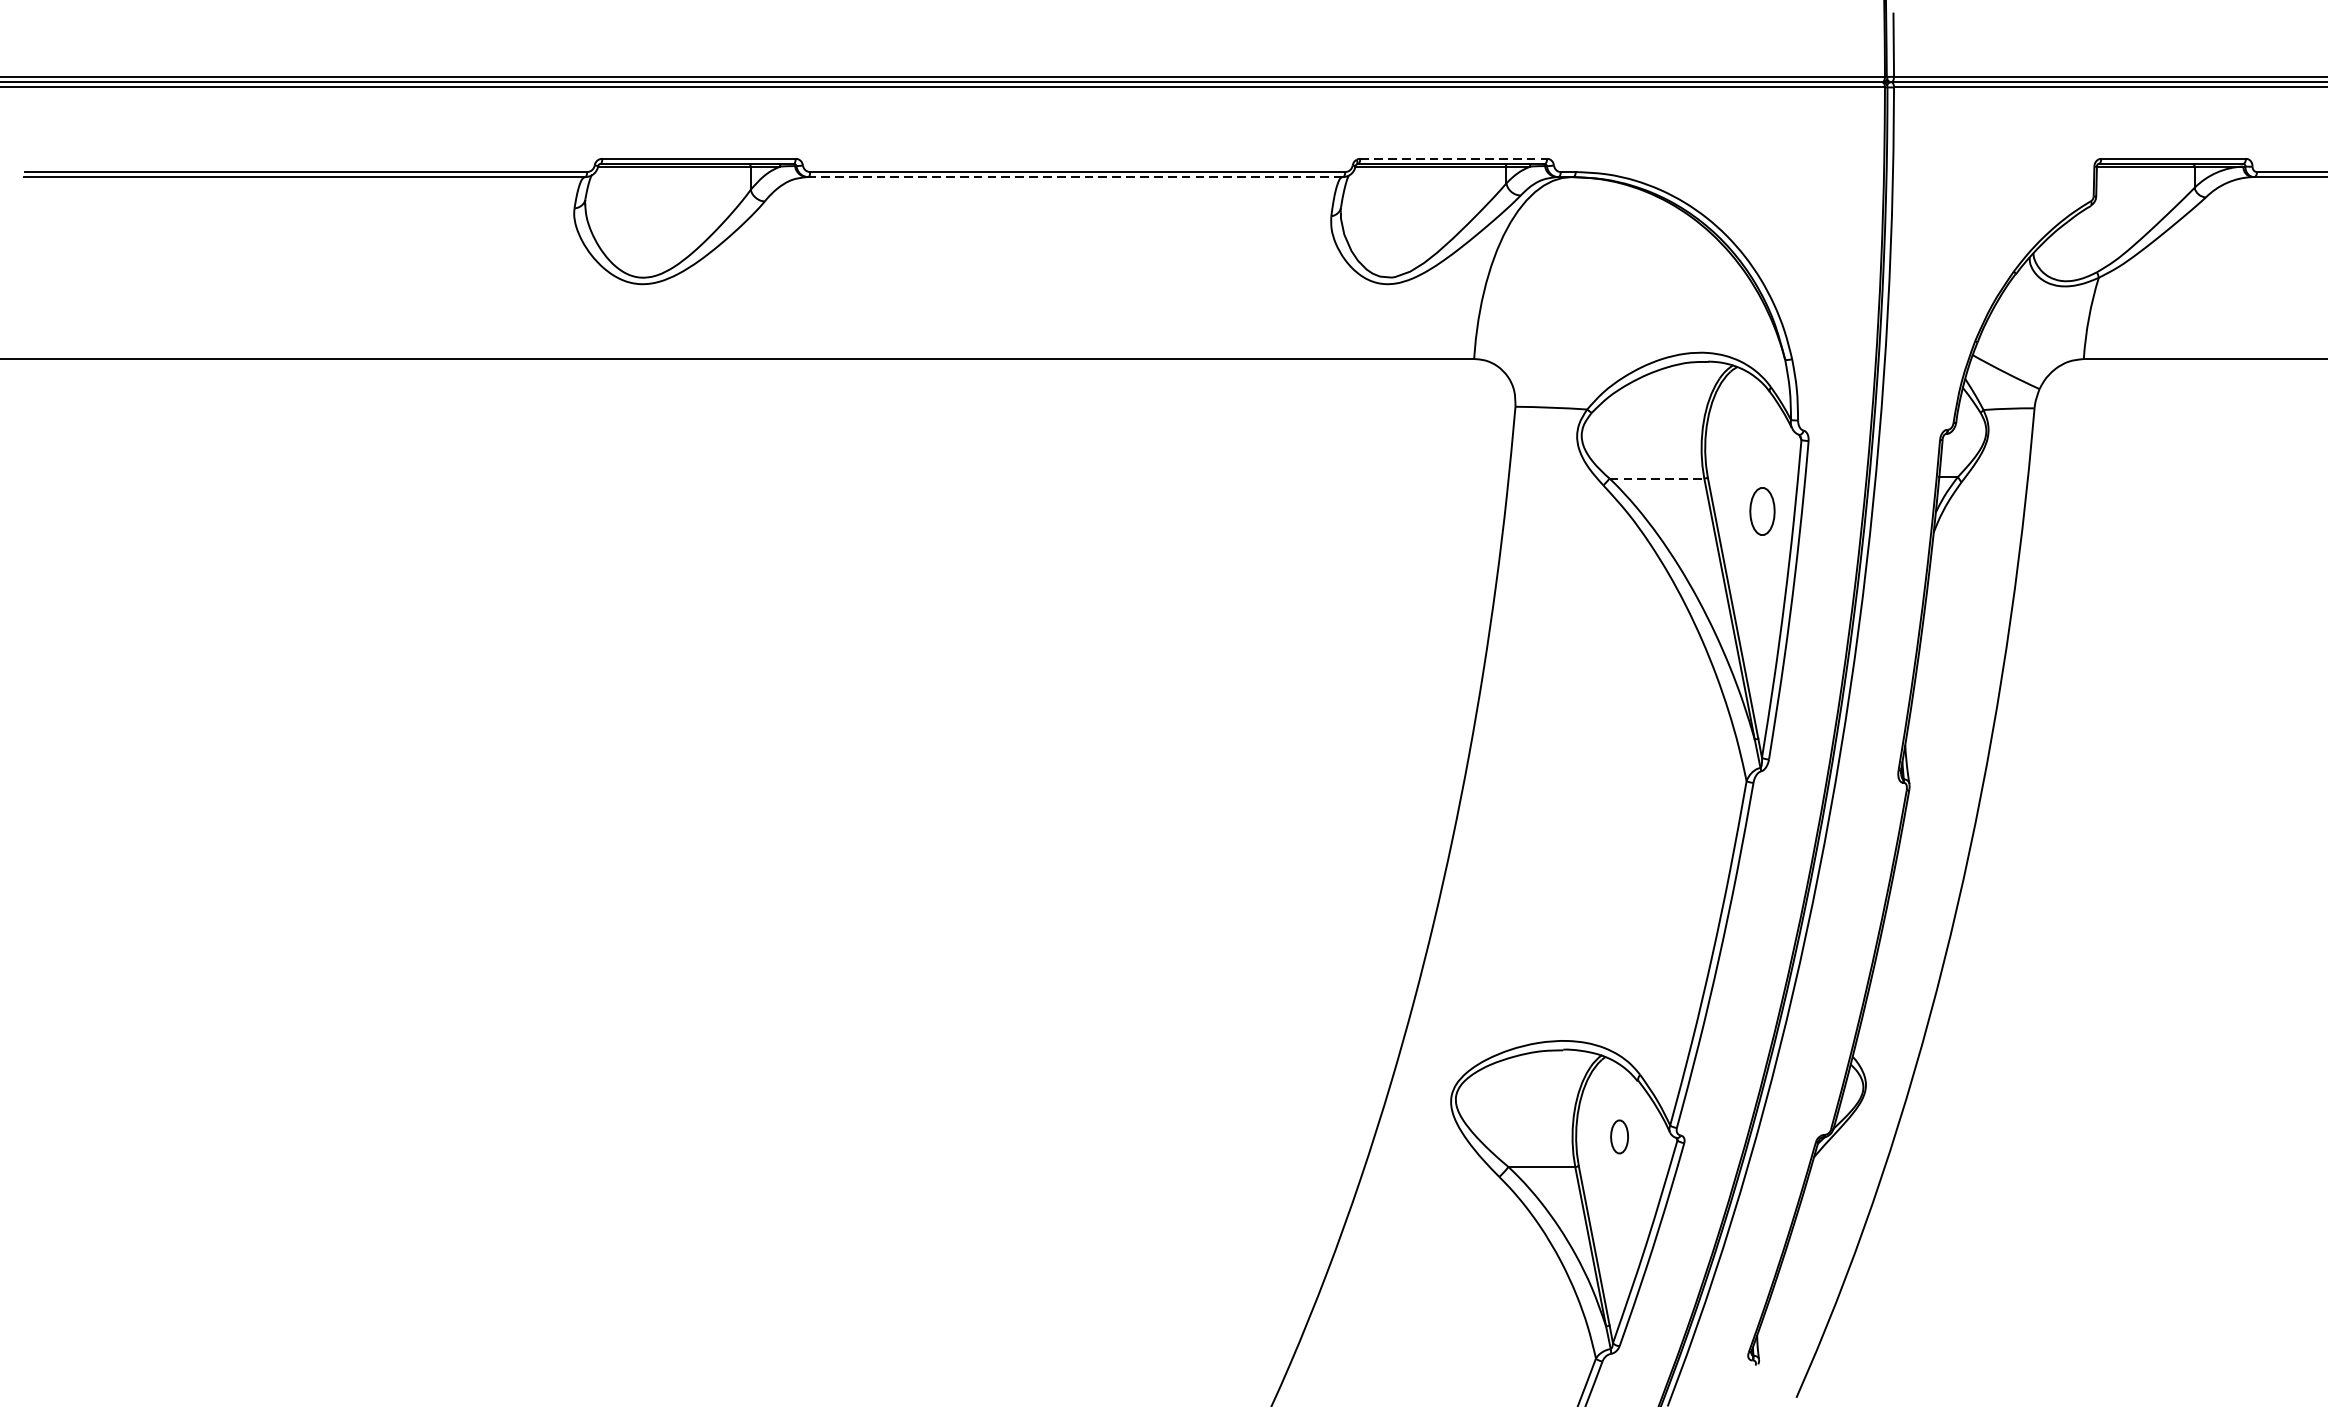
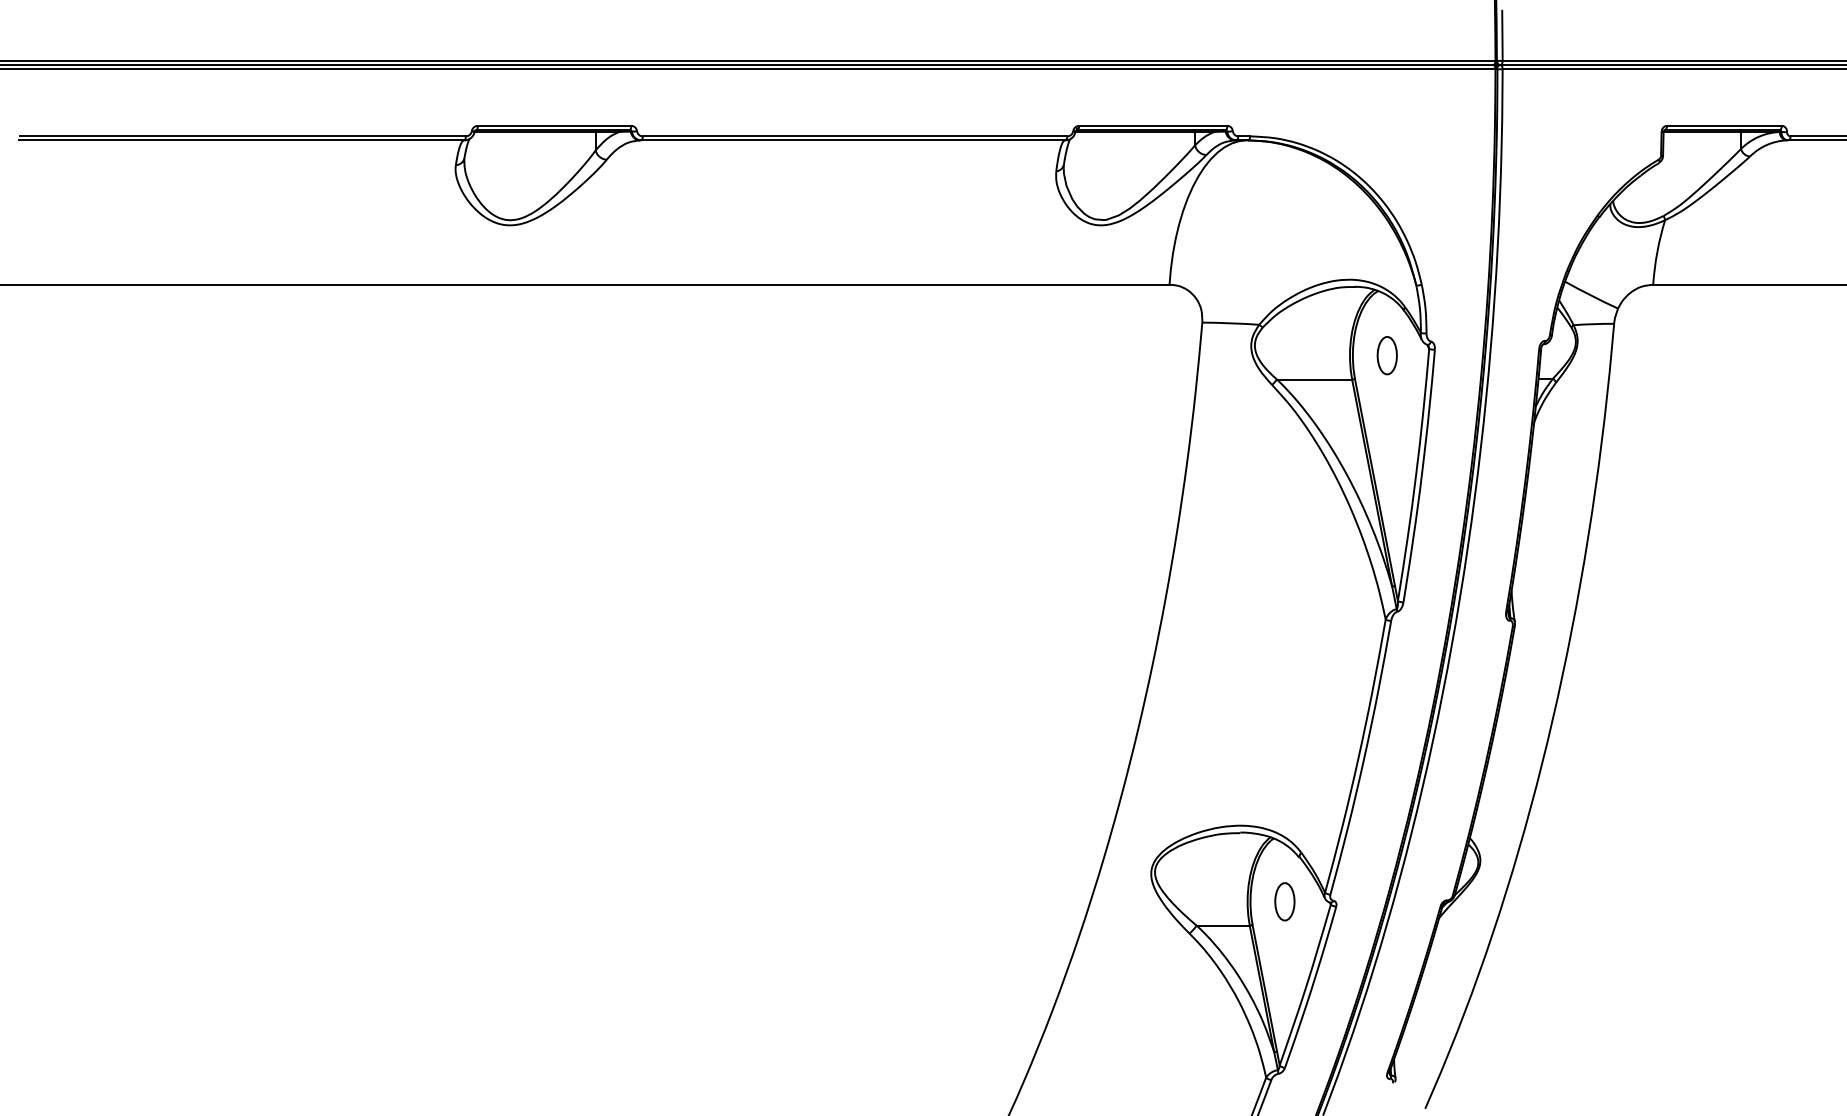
line: (1453, 158) -> (1153, 125), dashed -> solid
line: (1074, 177) -> (852, 140), dashed -> solid
line: (1656, 478) -> (1314, 379), dashed -> solid
part: (1761, 511) -> (1386, 355), moved
part: (1619, 1136) -> (1284, 901), size x1.43

